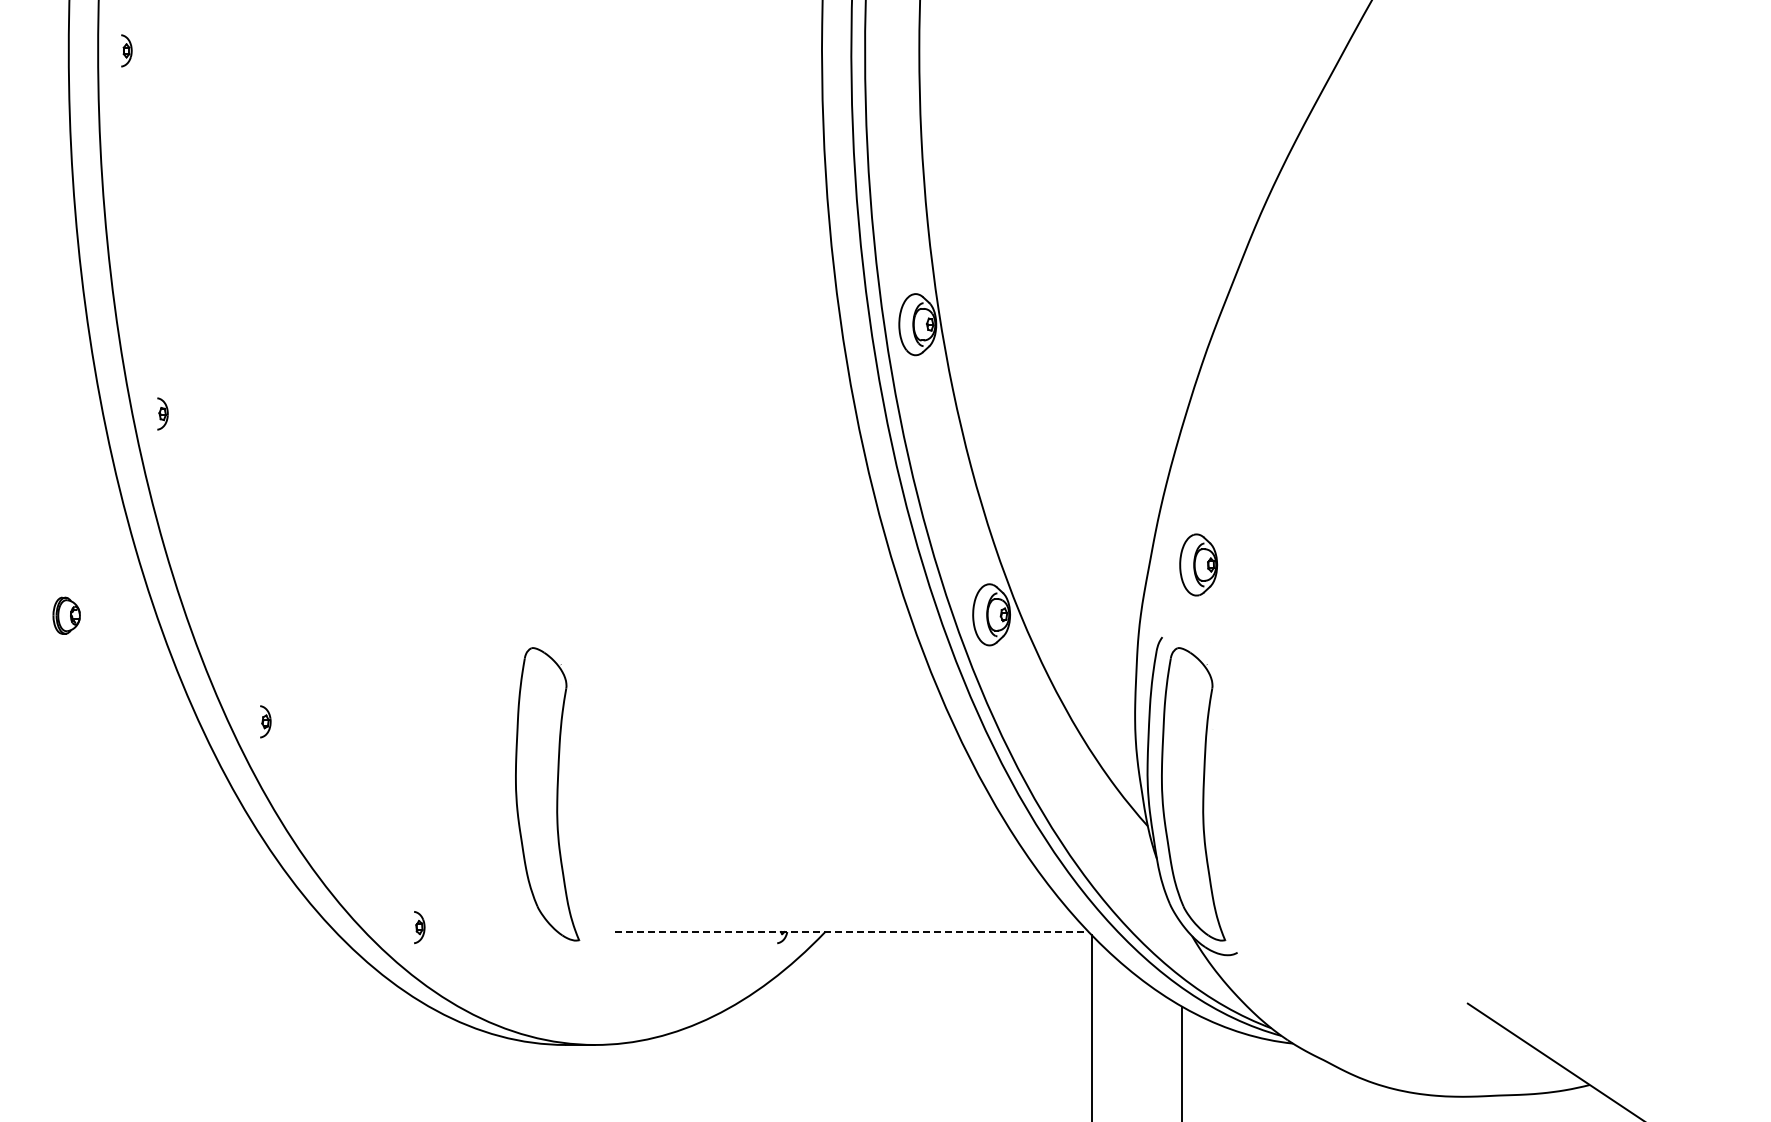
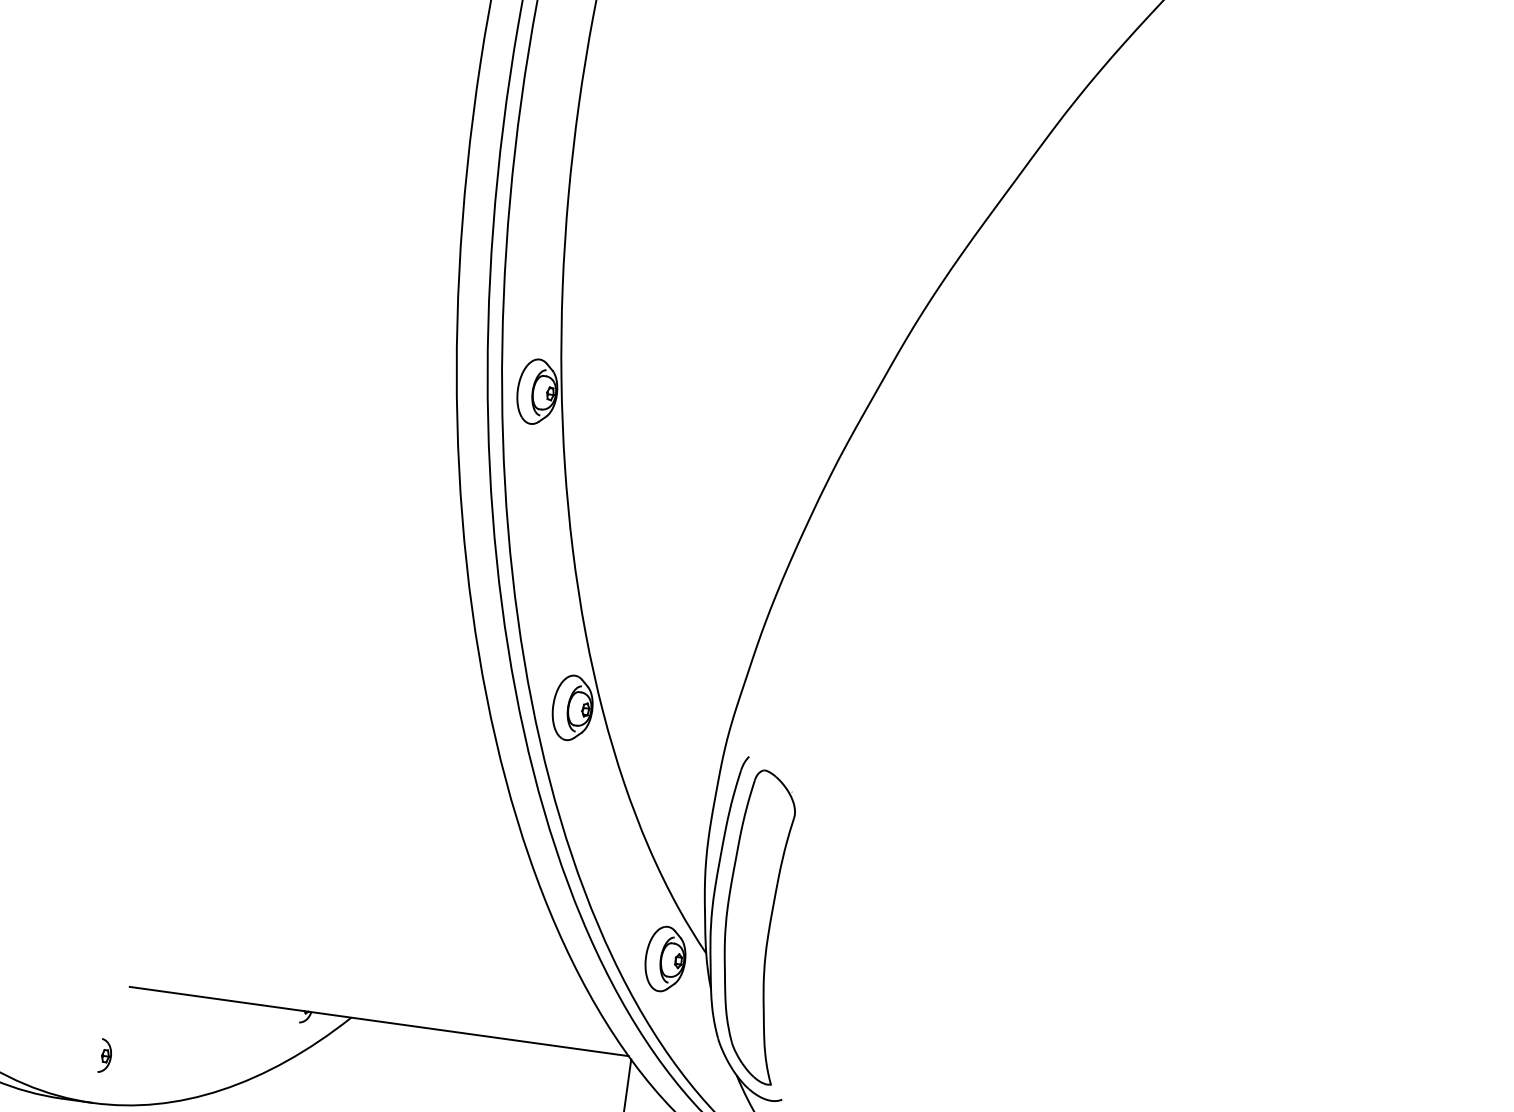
part: (1198, 564) -> (665, 958), moved
part: (547, 794) -> (79, 832), removed
line: (852, 932) -> (379, 1022), dashed -> solid
part: (601, 999) -> (106, 1055), added

